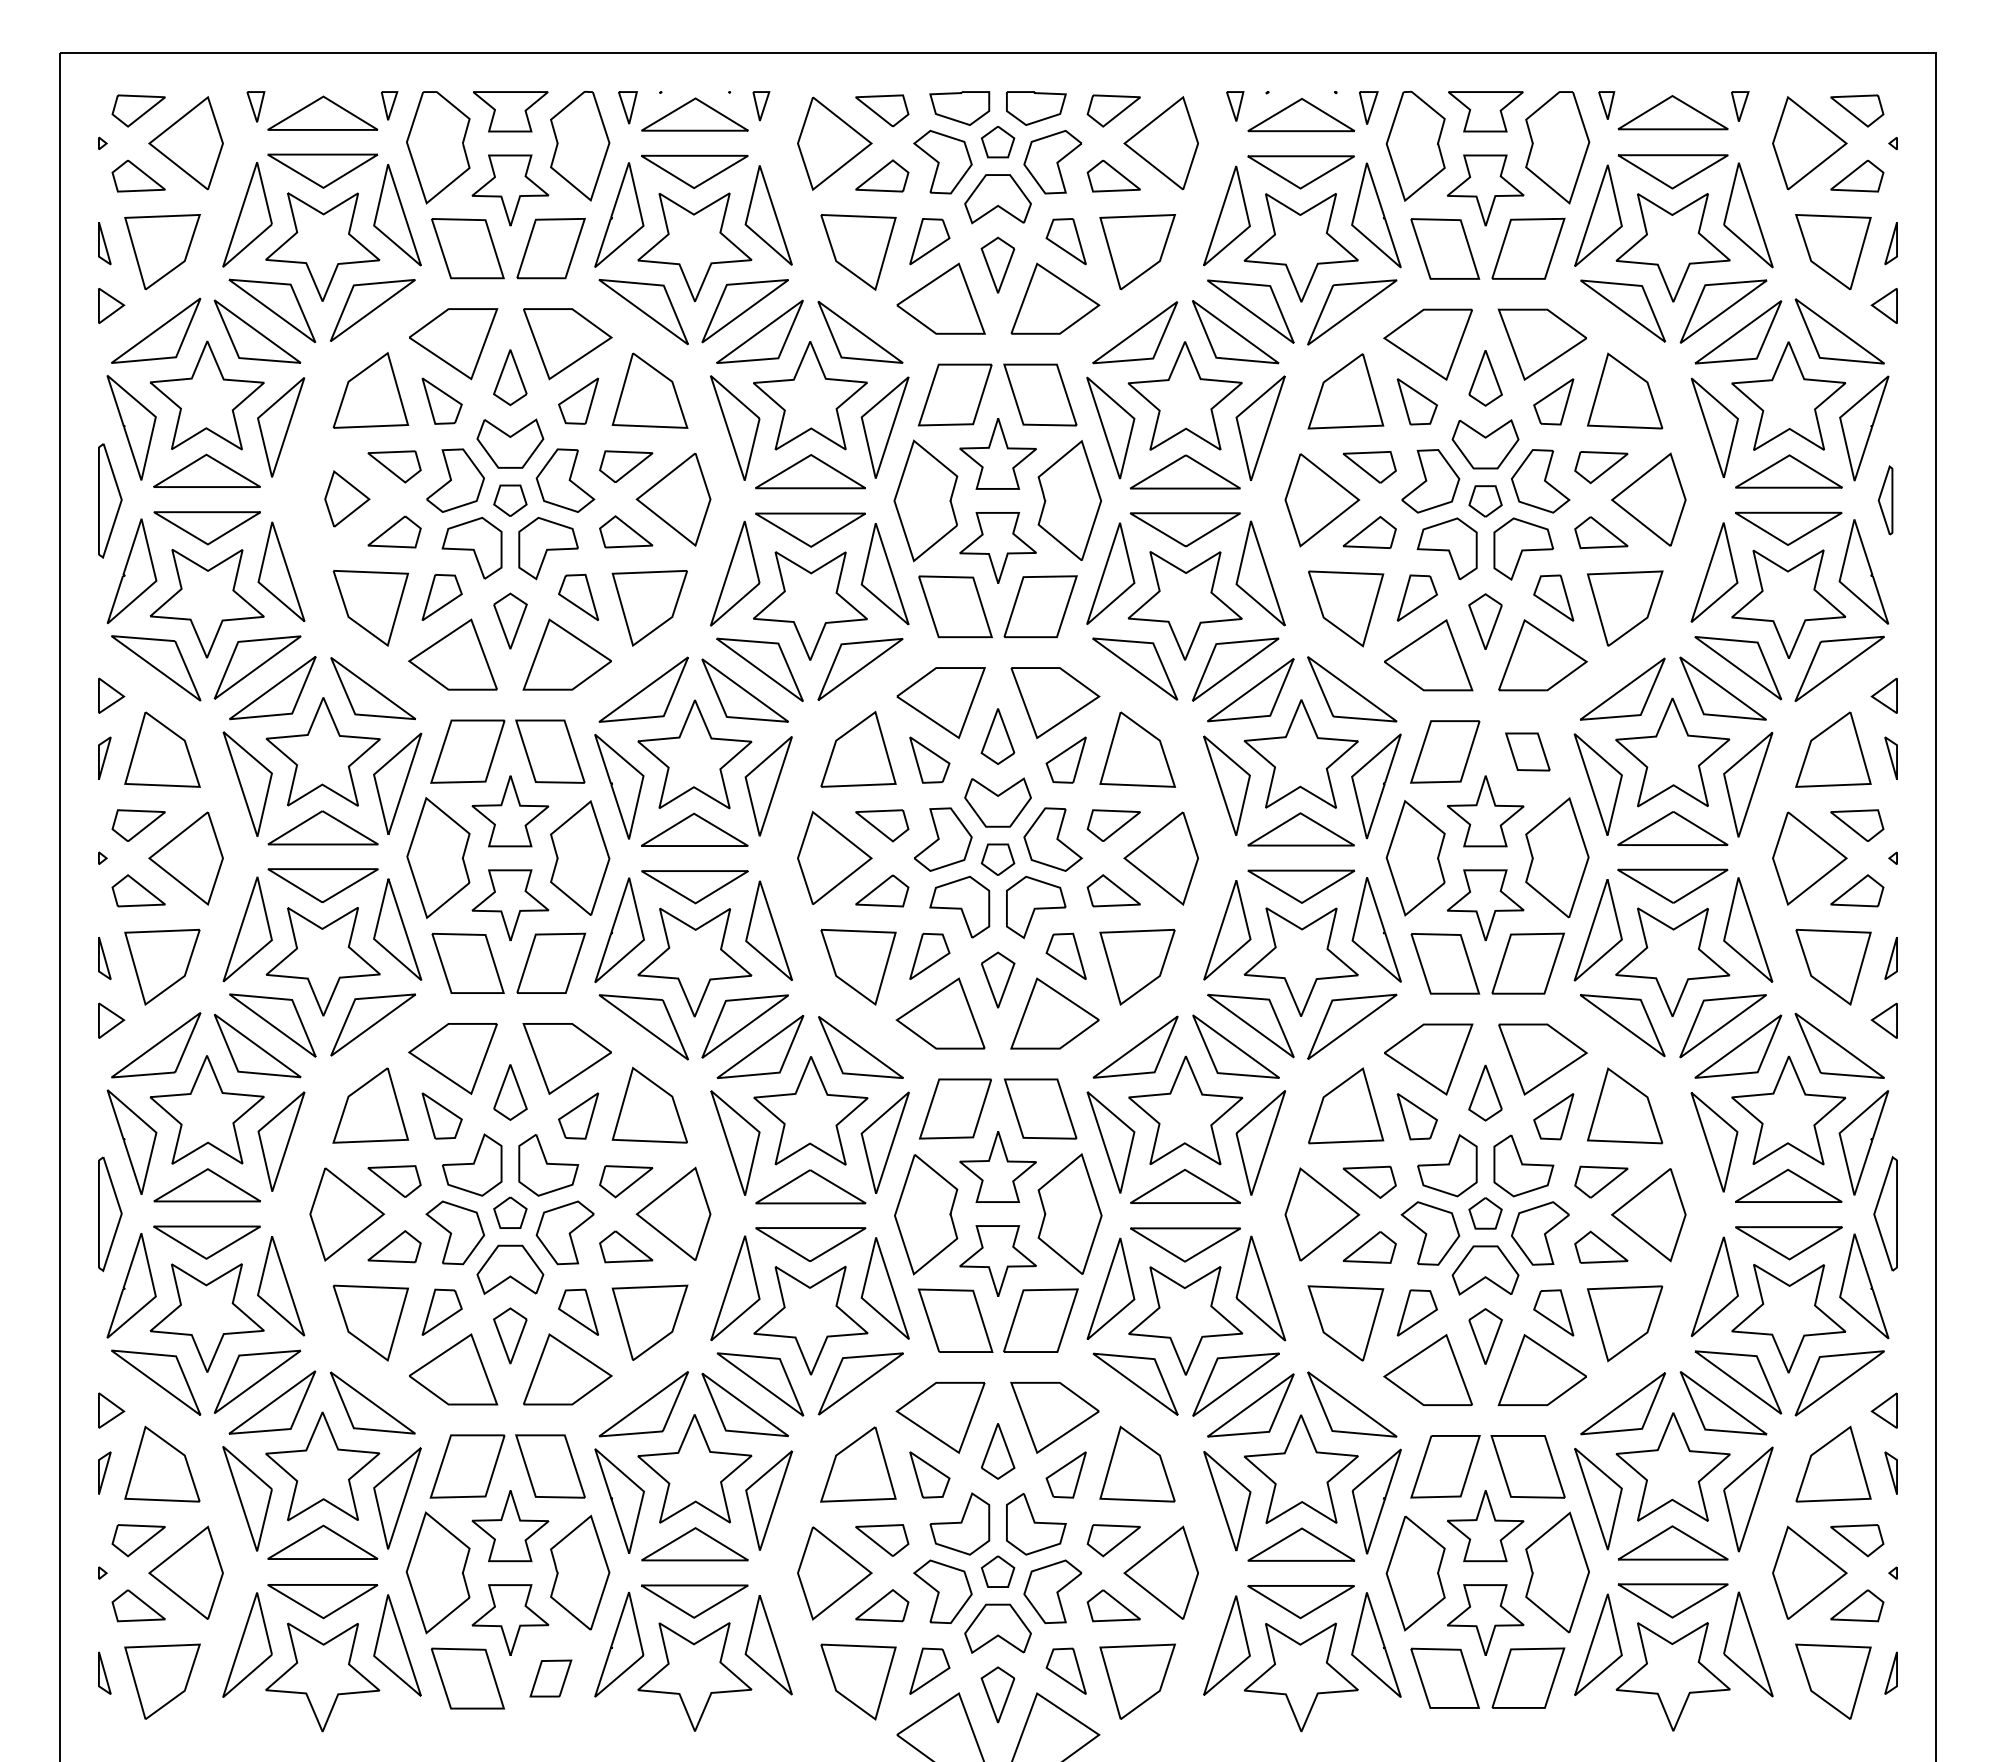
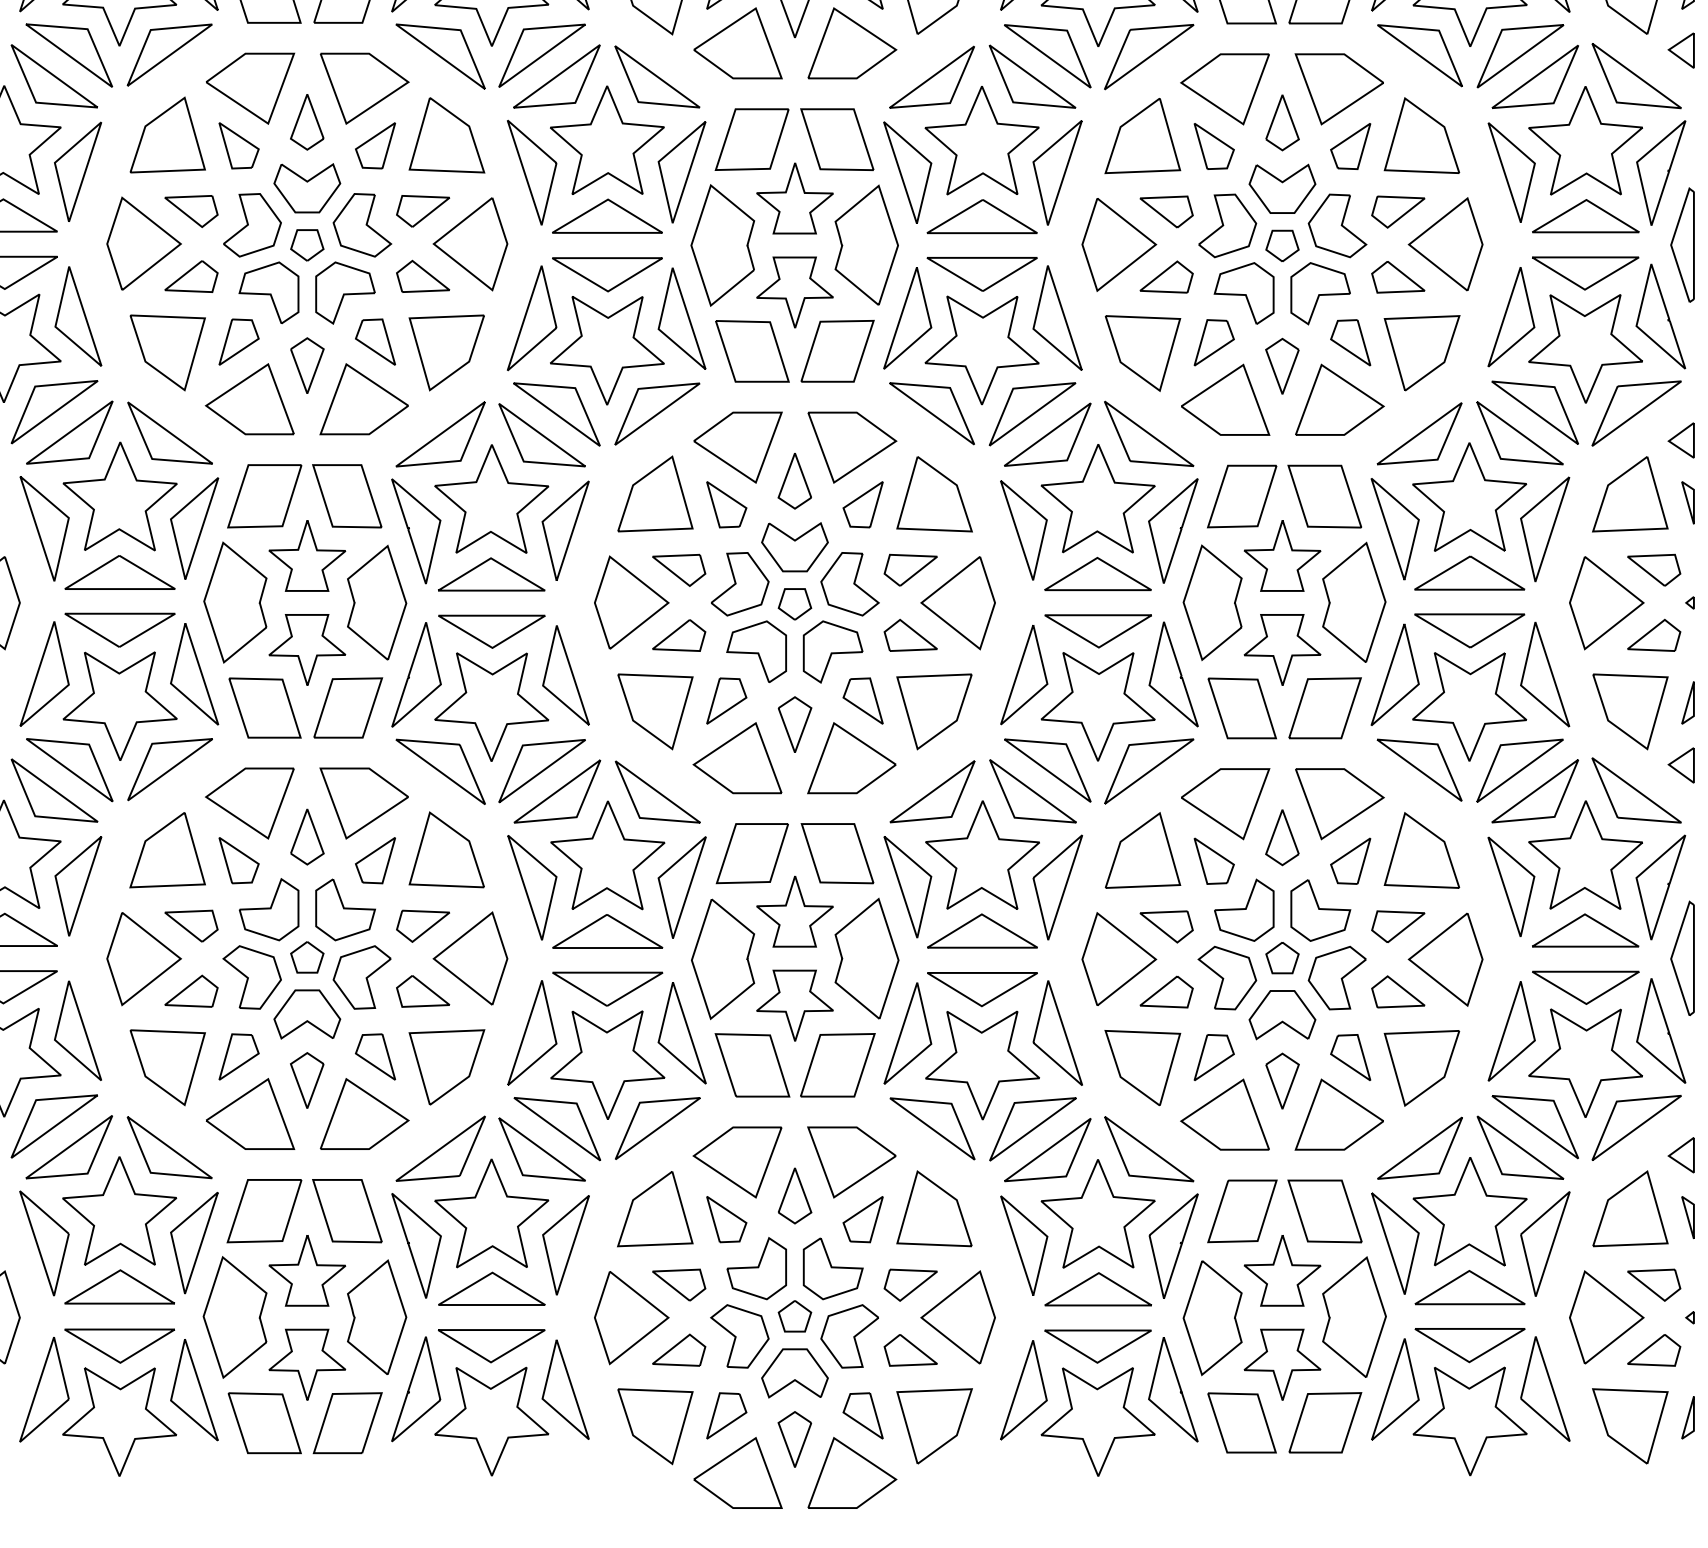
part: (347, 498) -> (144, 243), size x1.67
part: (1885, 500) -> (1682, 245), size x1.67
part: (1527, 751) -> (1324, 496), size x1.67
part: (550, 1678) -> (347, 1423), size x1.67

